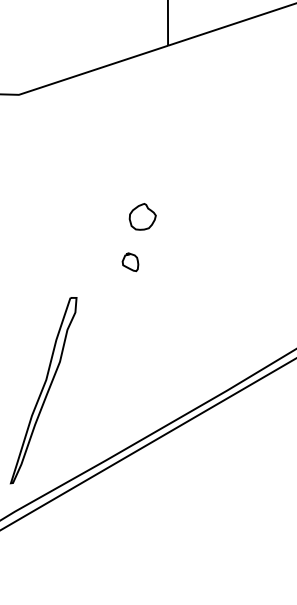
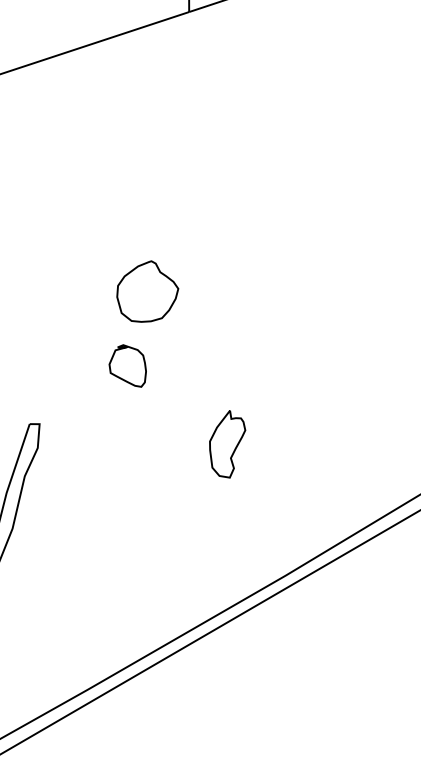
part: (142, 216) -> (147, 291), size x1.43
part: (130, 261) -> (127, 364), size x1.43
part: (191, 310) -> (227, 444), added

